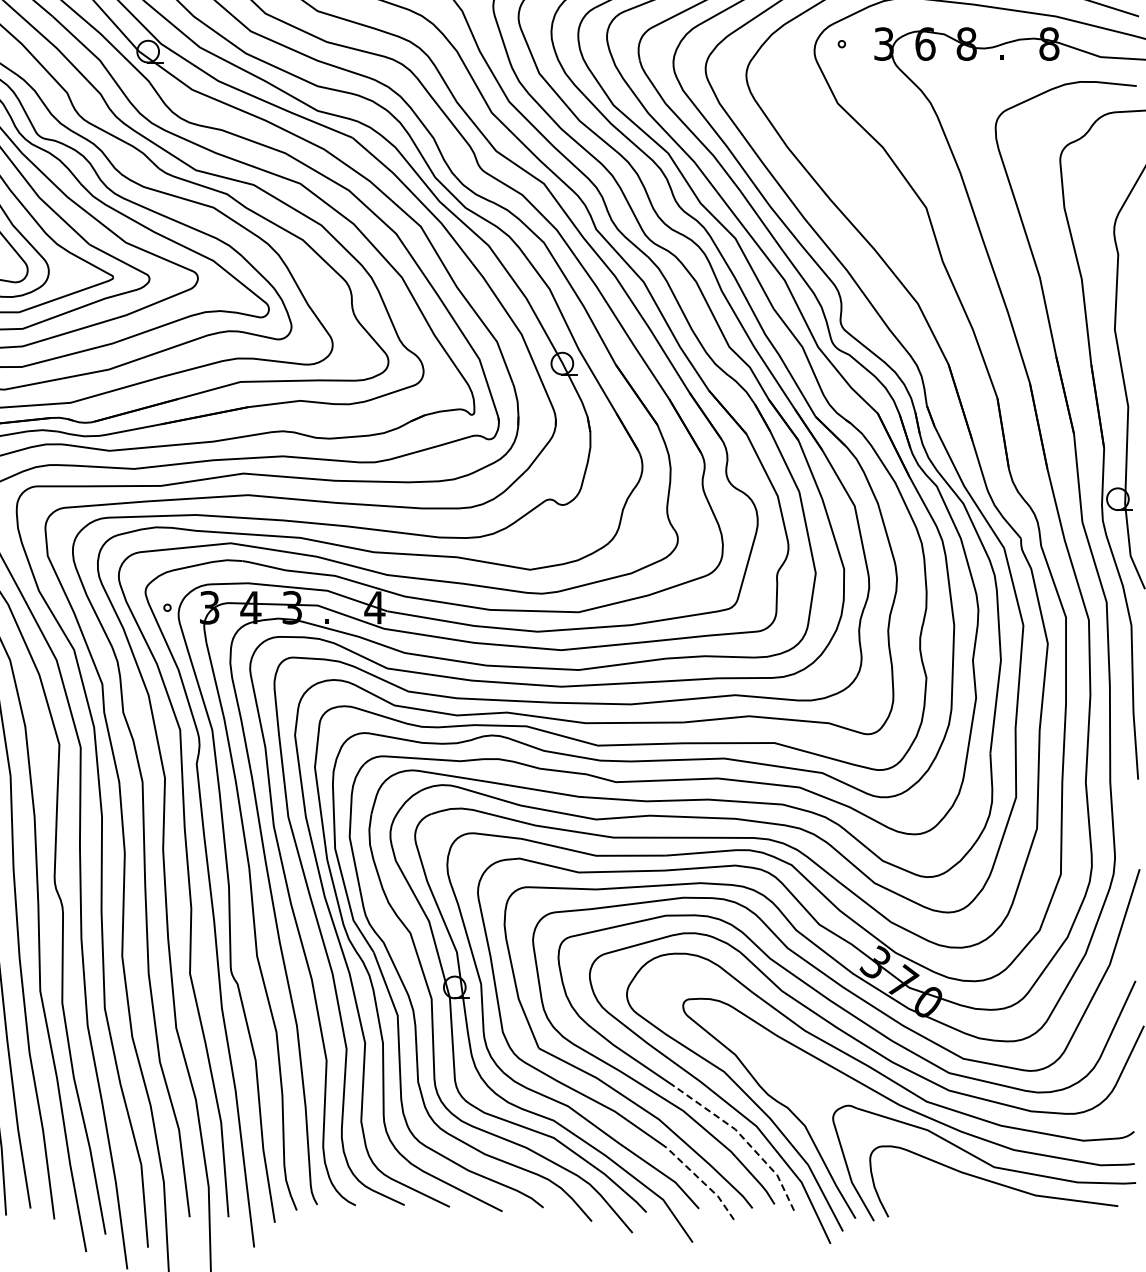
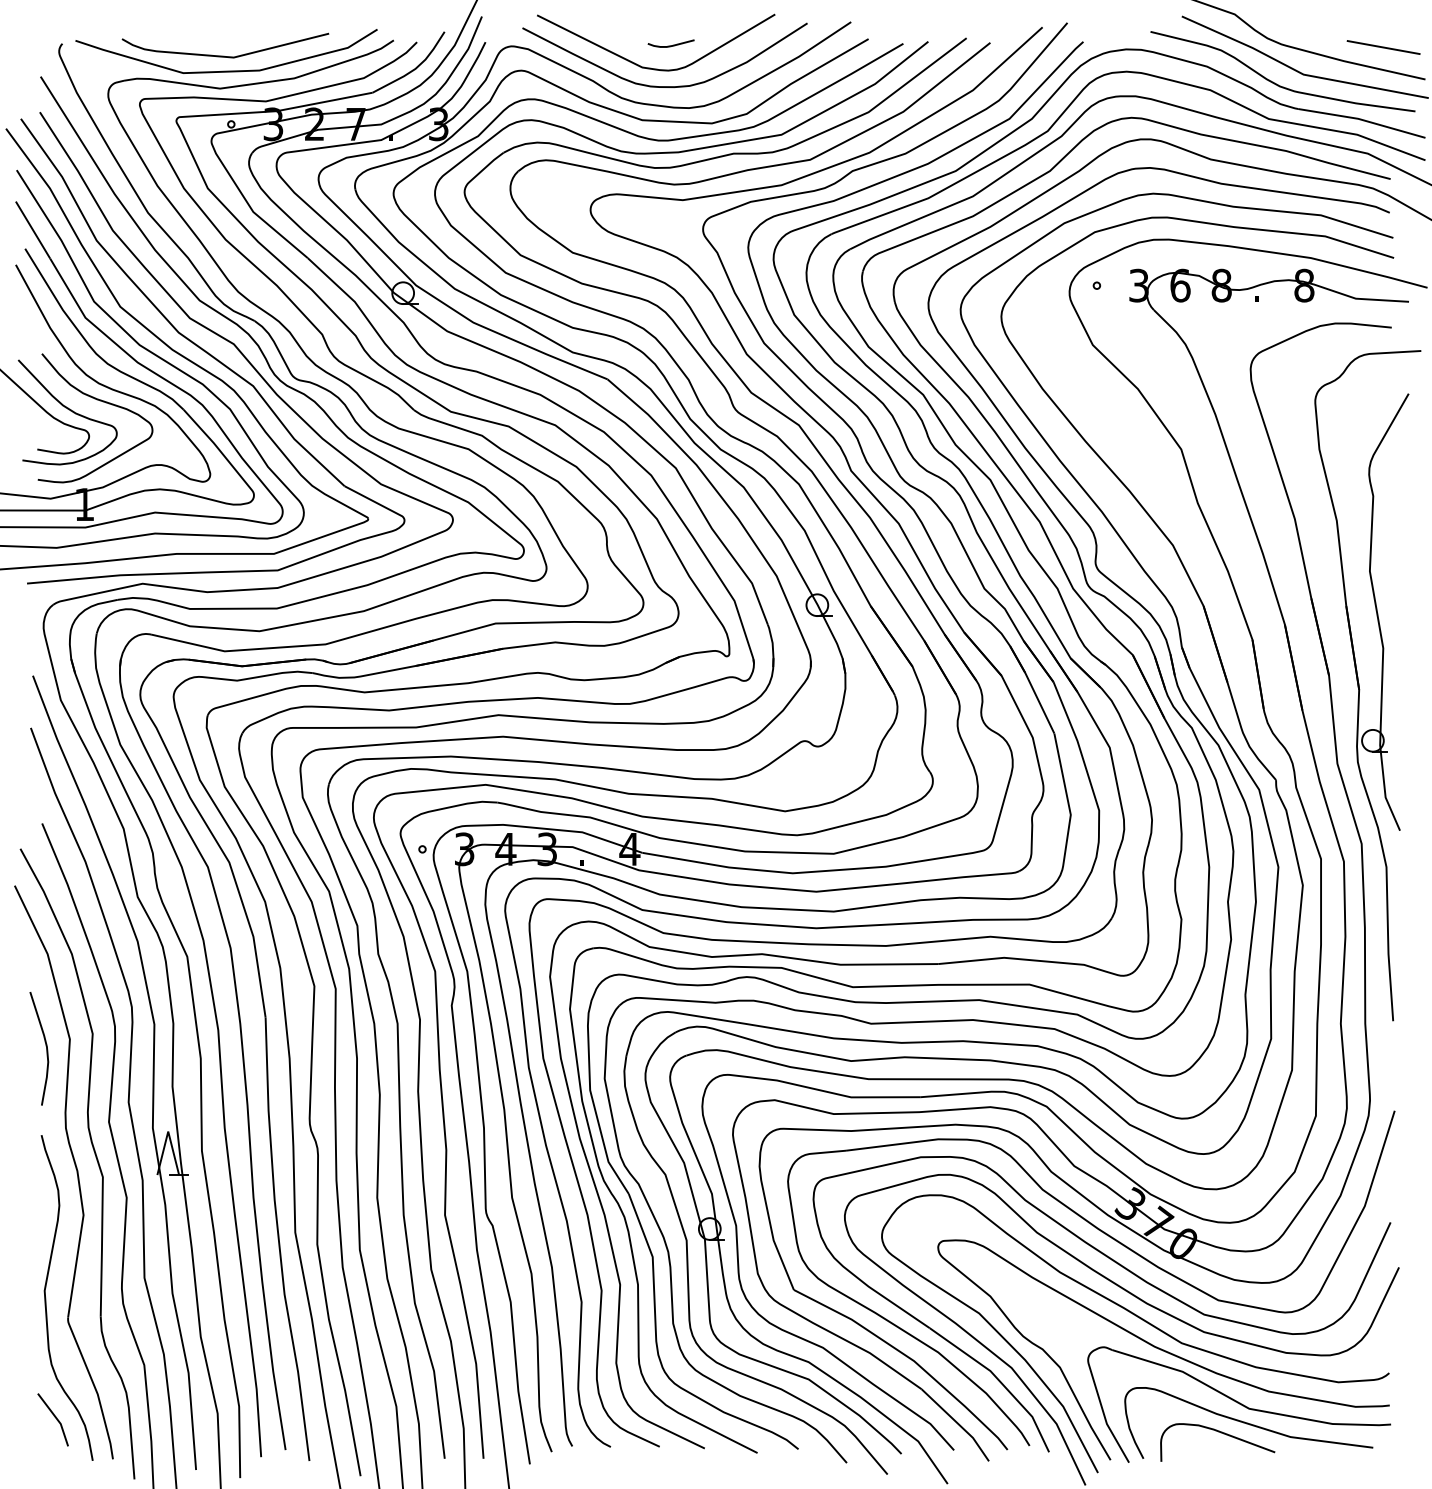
line: (744, 1139) -> (999, 1381), dashed -> solid
line: (702, 1181) -> (957, 1423), dashed -> solid
curve: (966, 1191) -> (1221, 1433), added

